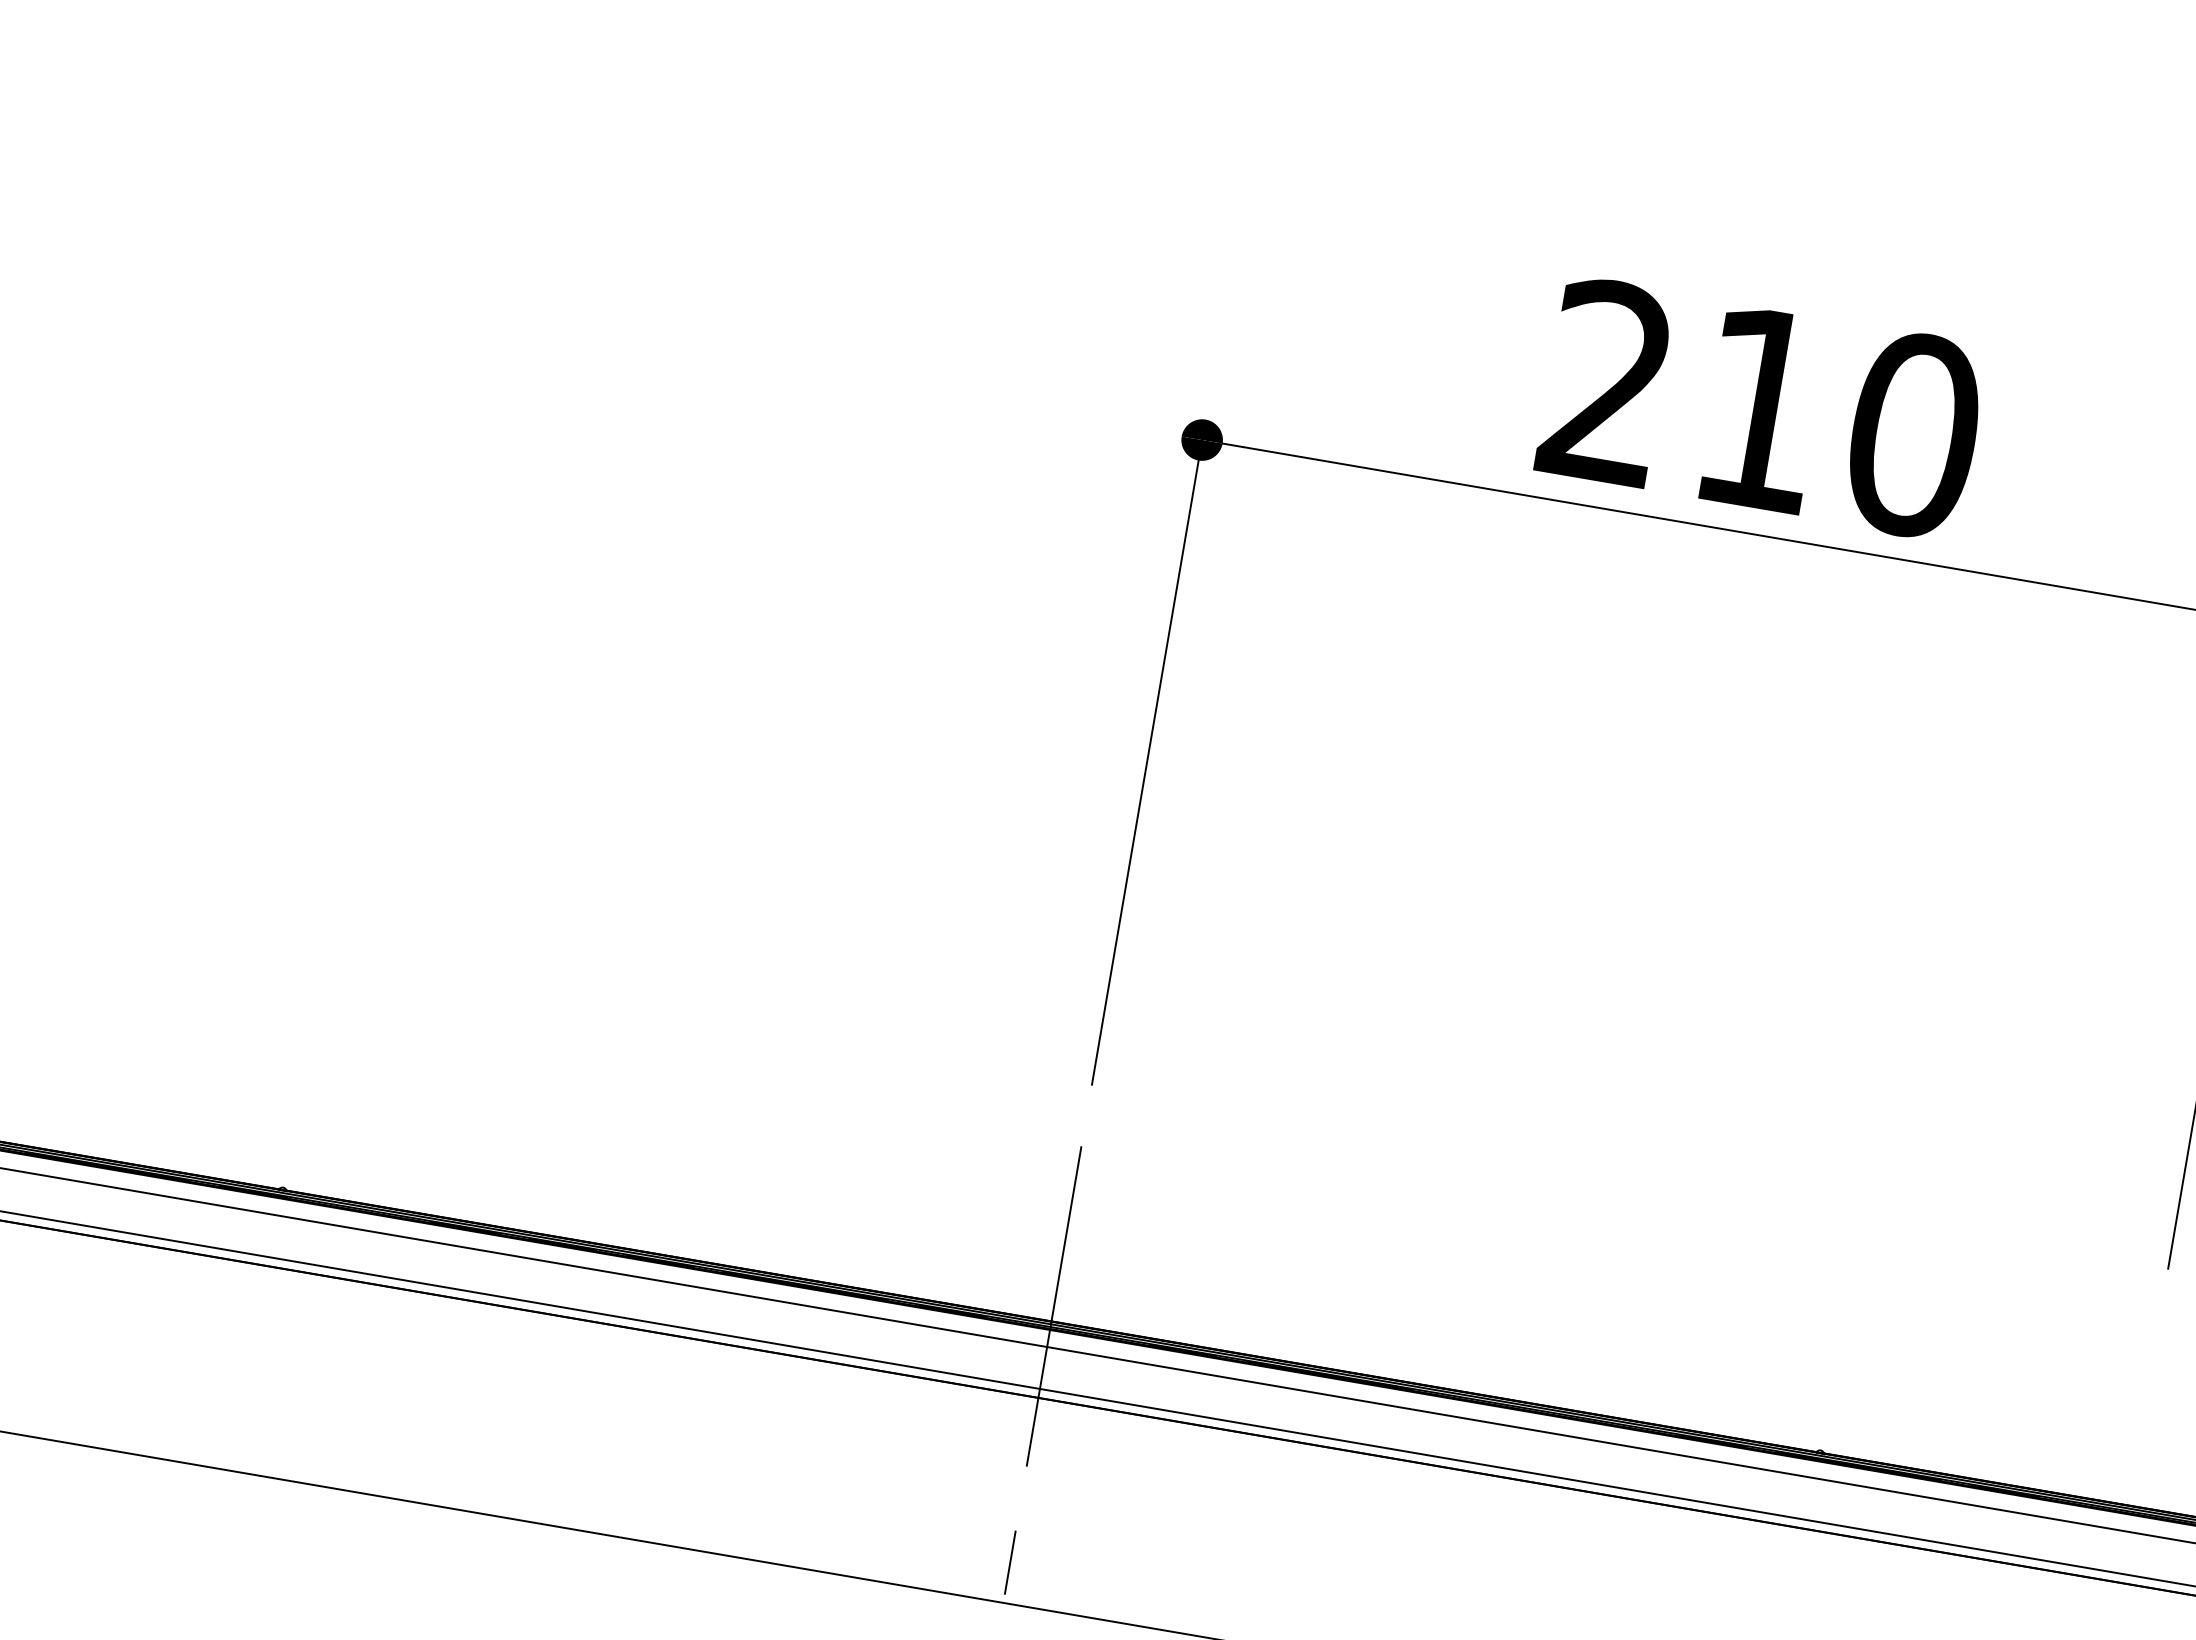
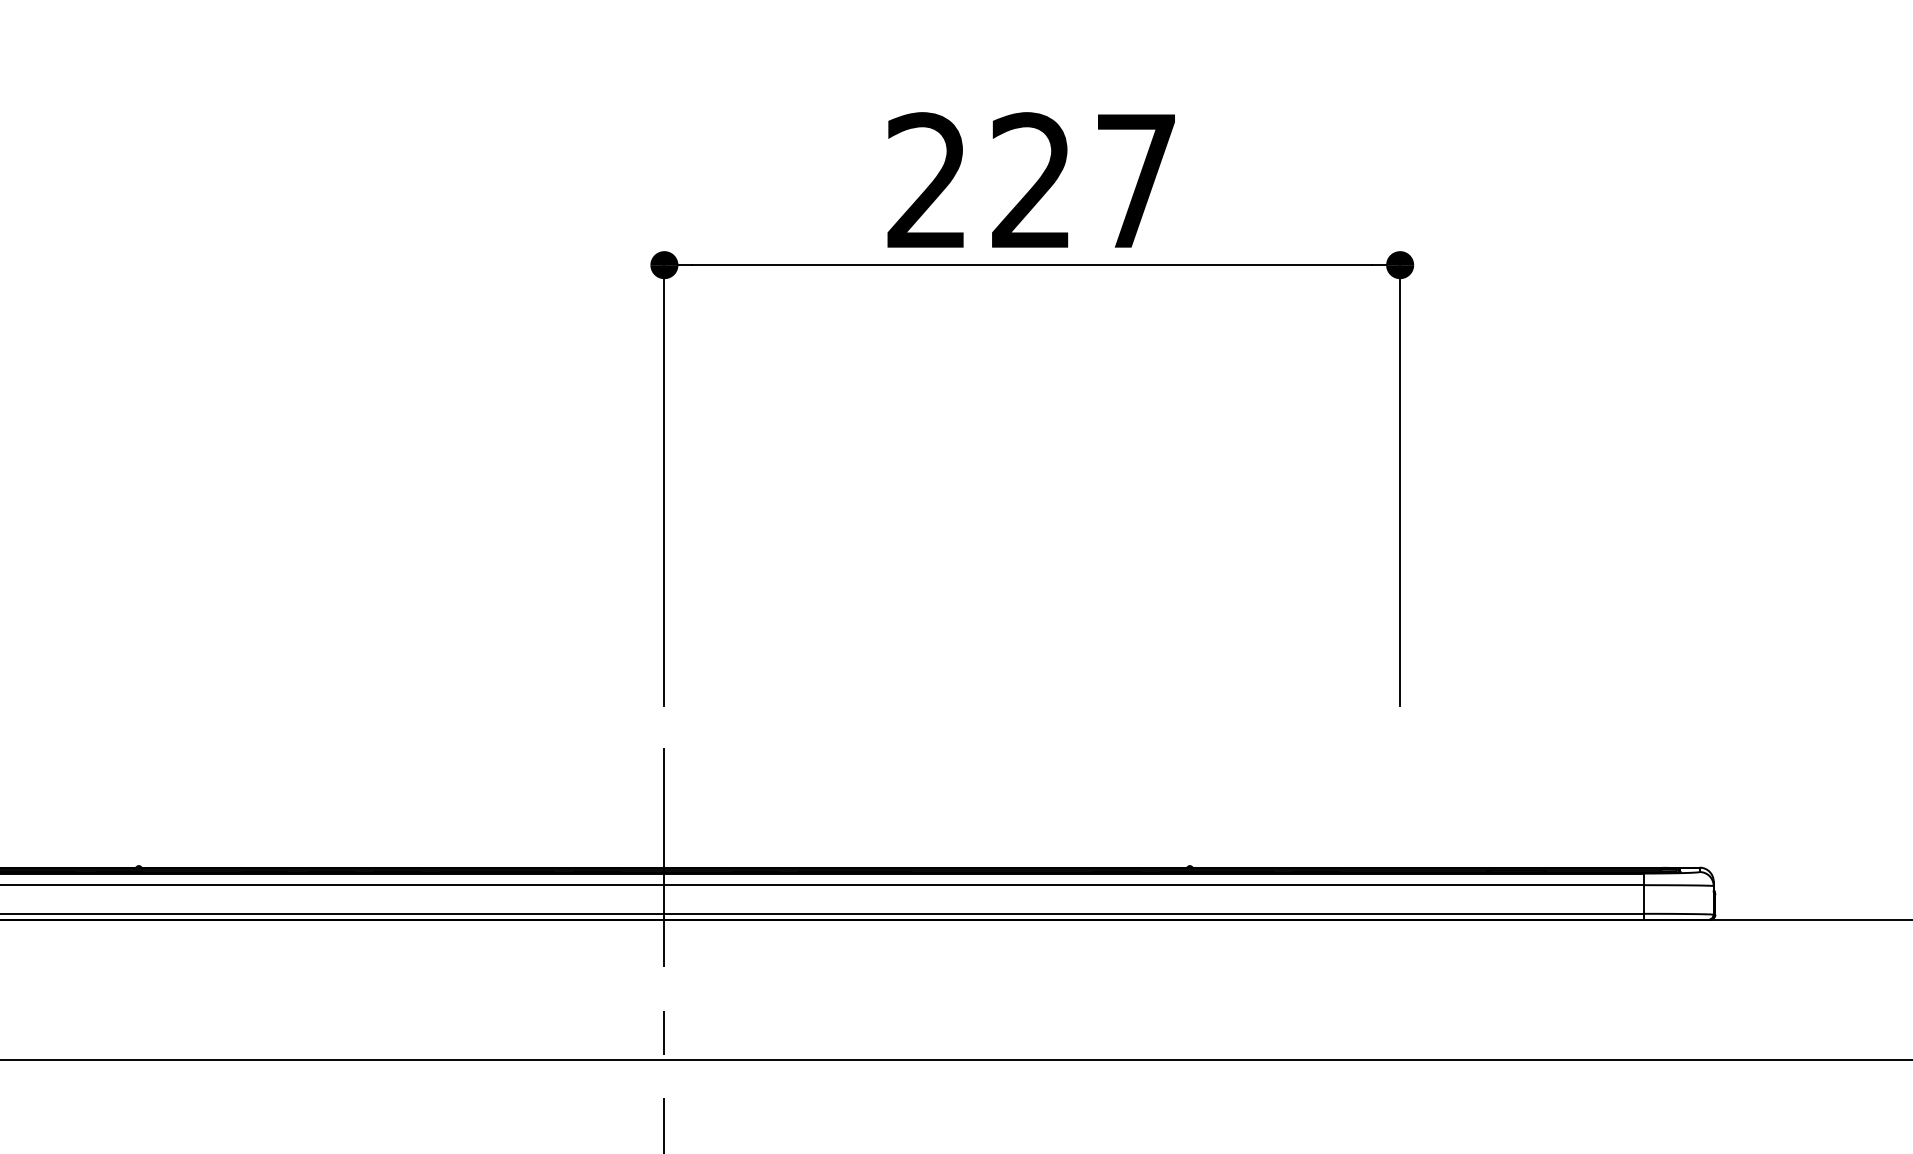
text: (1839, 422) -> (1085, 181), 210 -> 227

